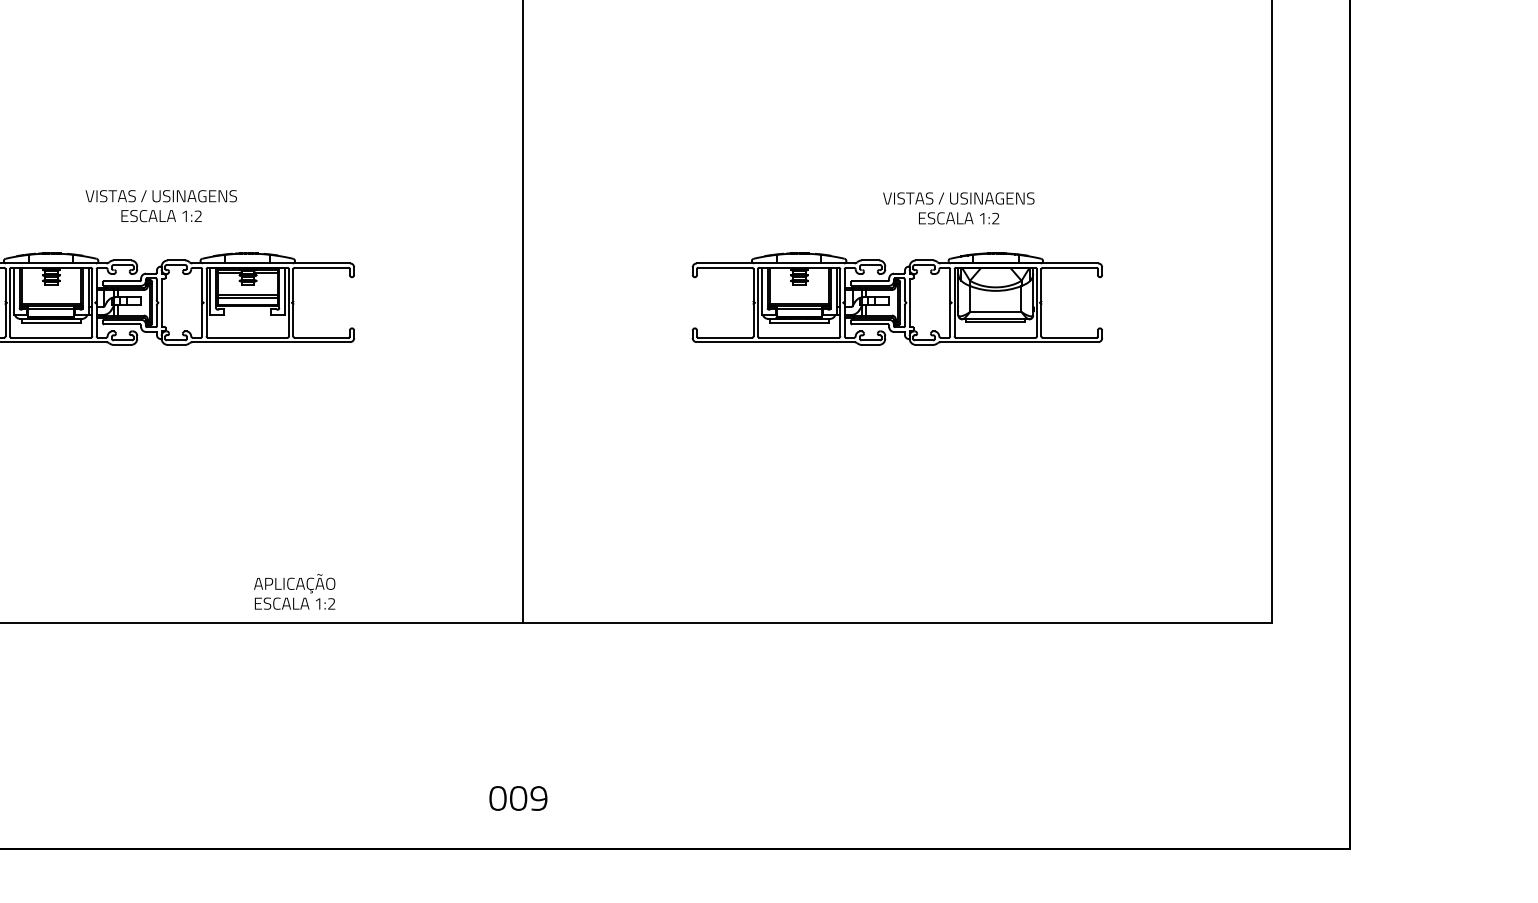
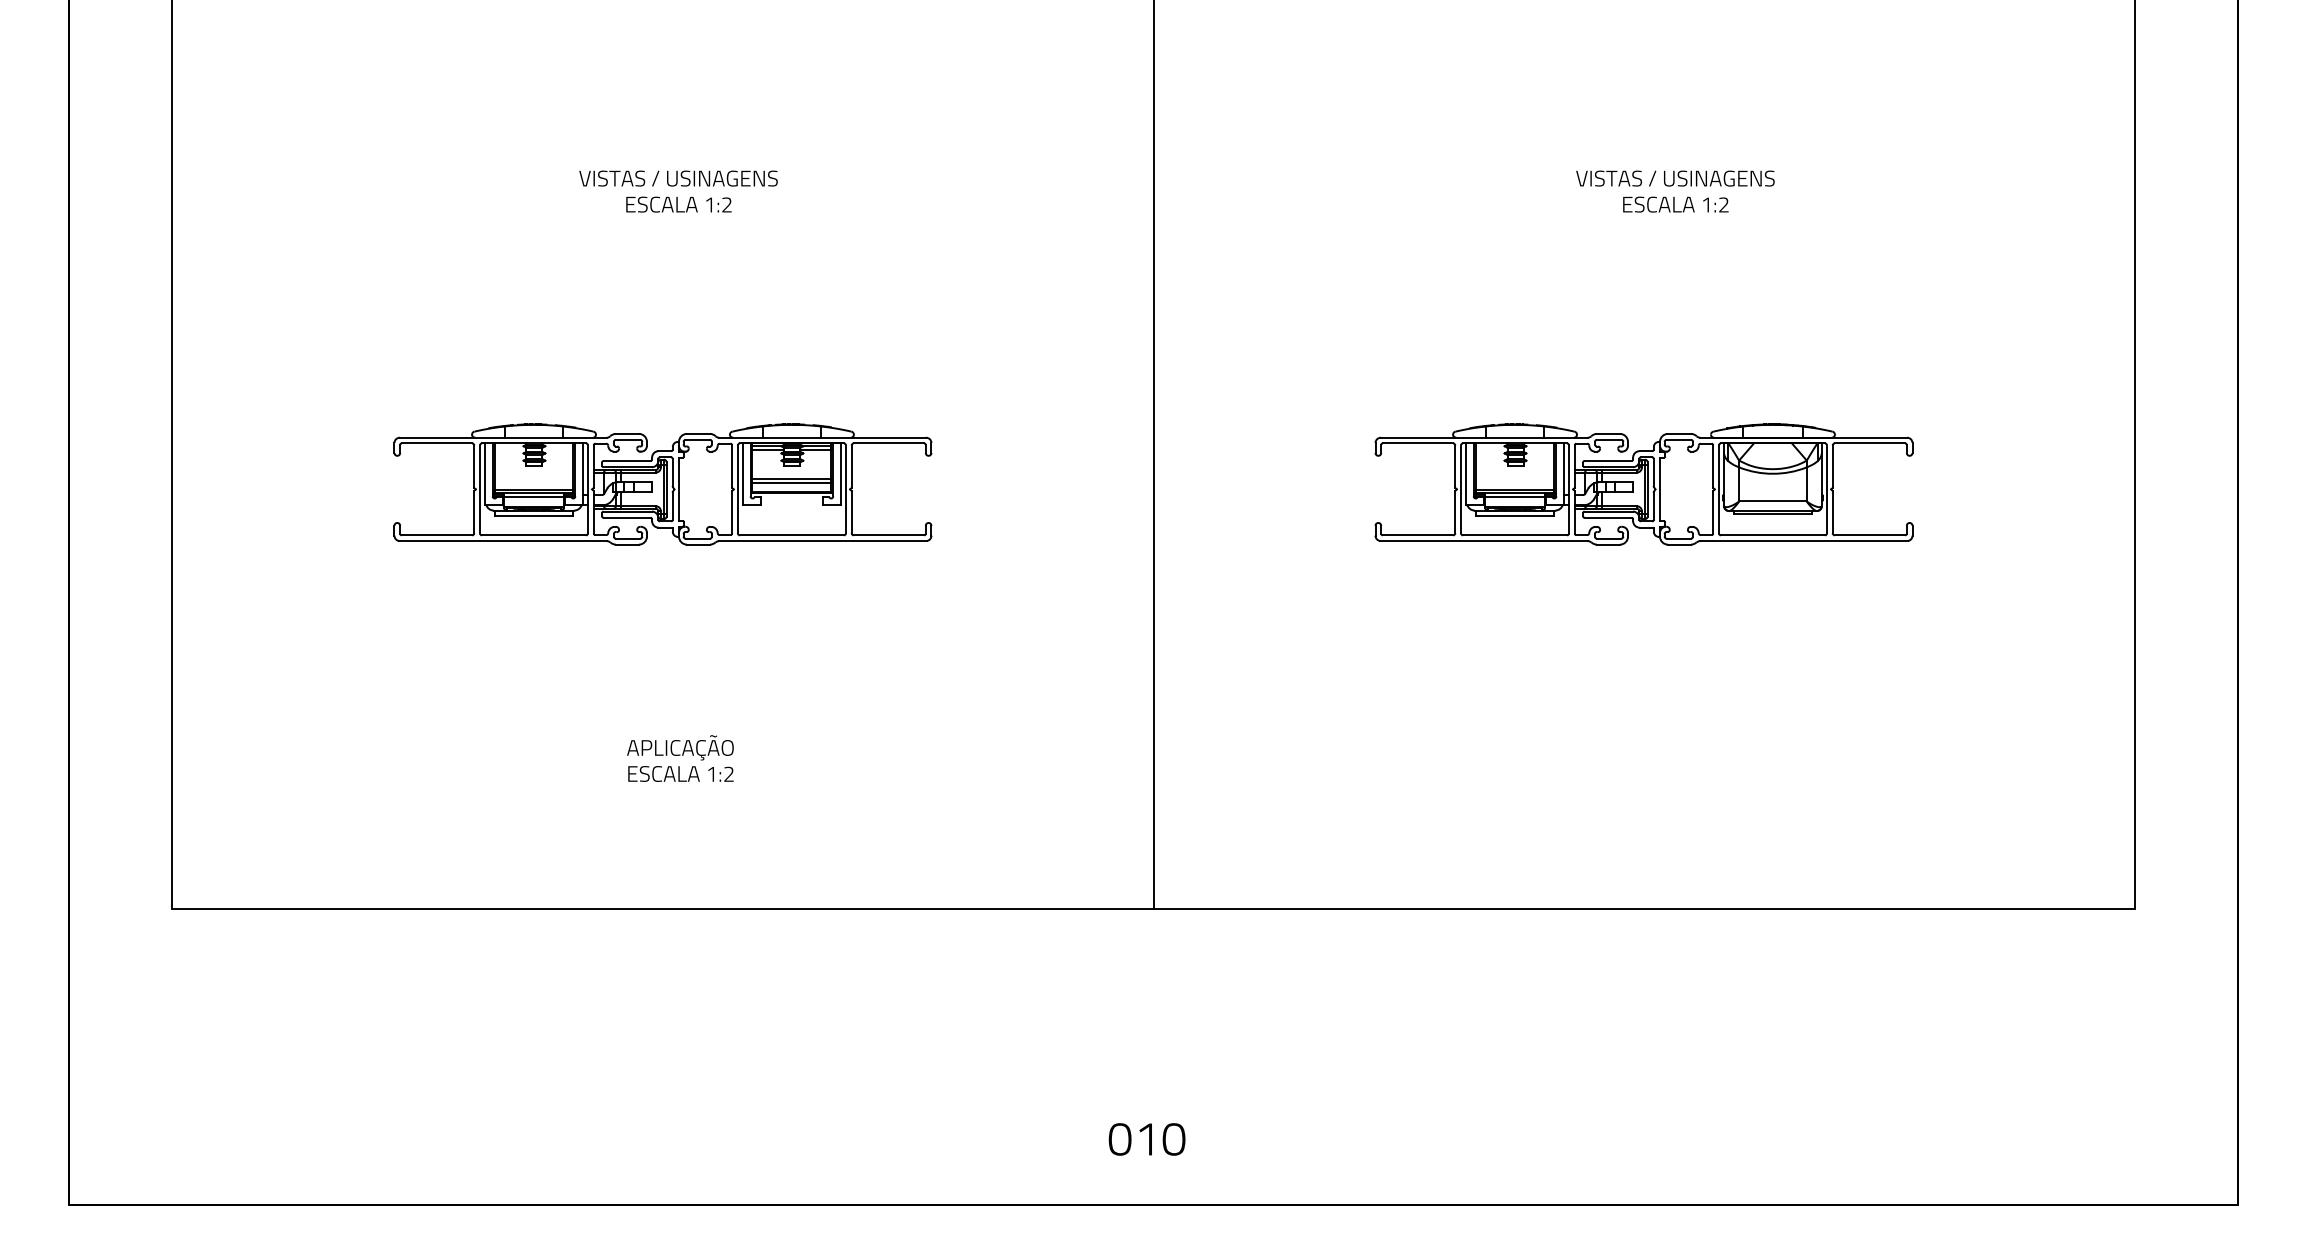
text: (161, 206) -> (678, 191), moved
text: (958, 208) -> (1675, 191), moved
text: (294, 591) -> (680, 758), moved
text: (528, 798) -> (1160, 1139), 009 -> 010

